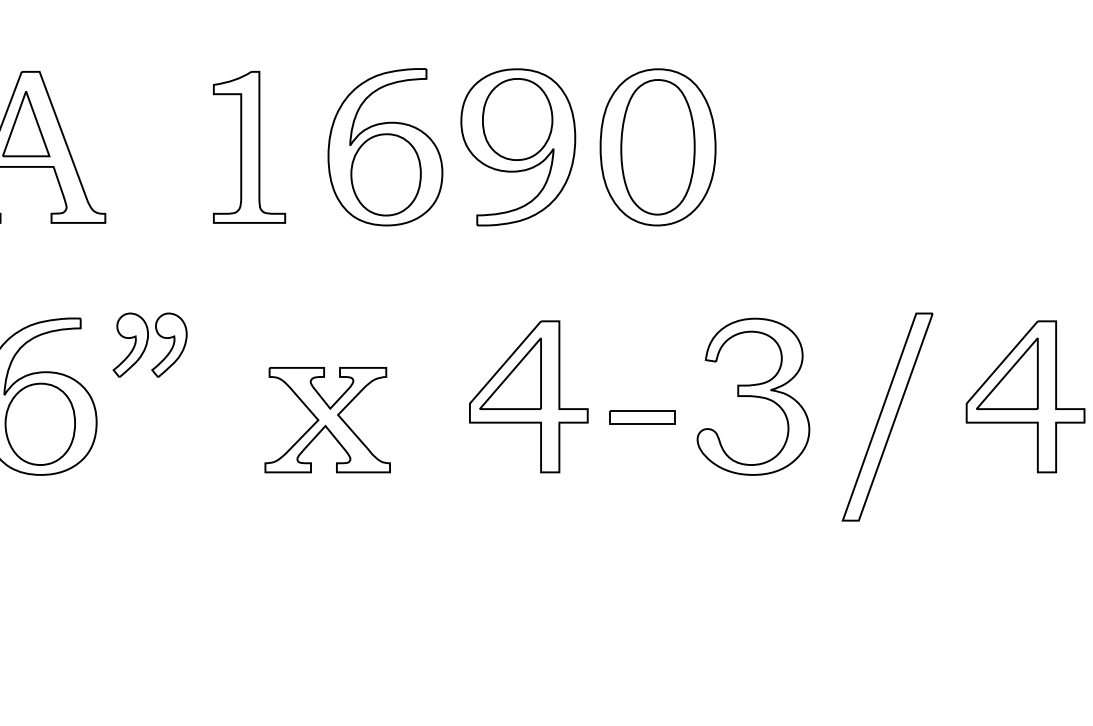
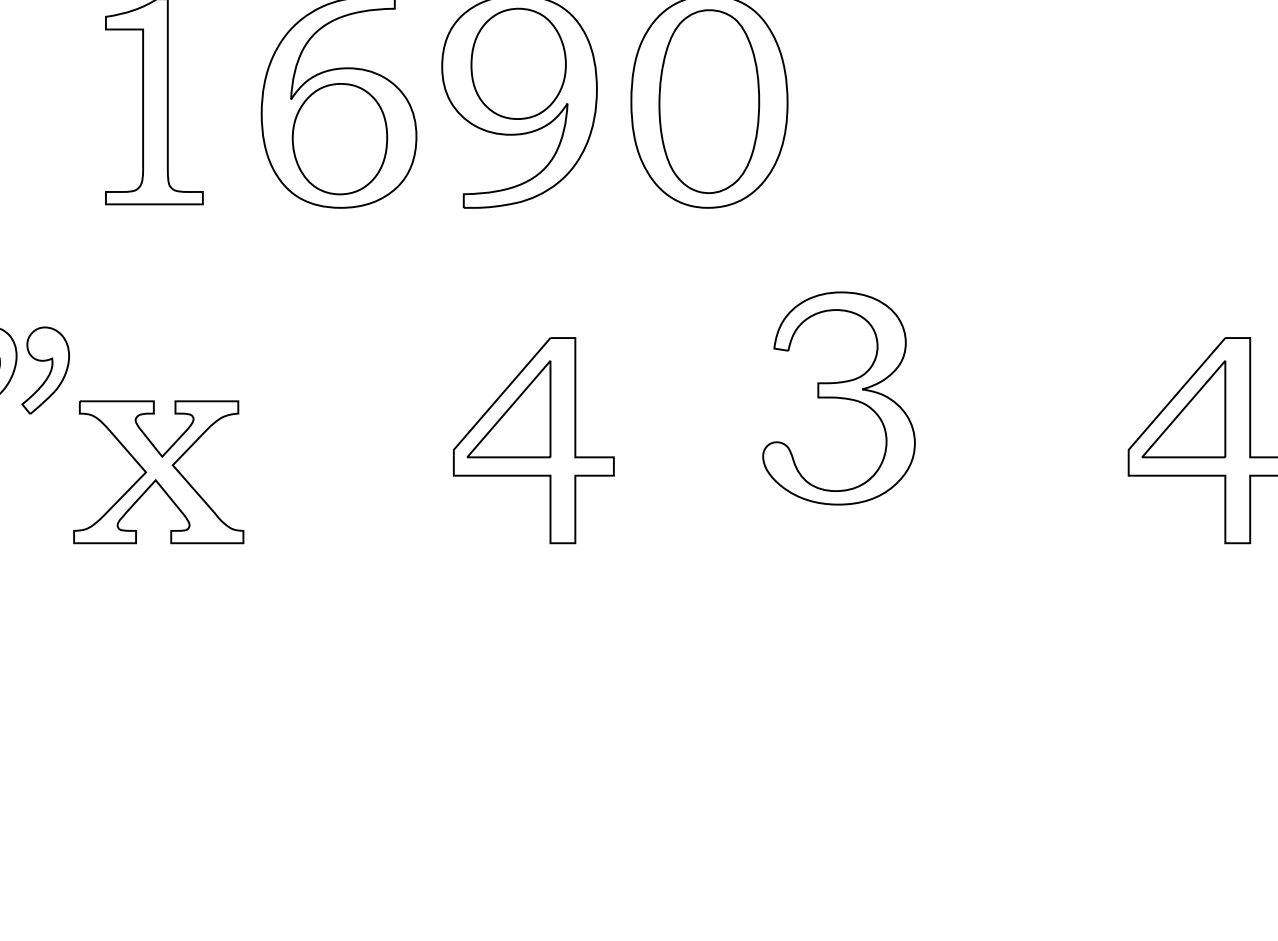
part: (753, 396) -> (839, 398), moved
part: (887, 416) -> (1021, 467), removed
part: (642, 417) -> (688, 468), removed
part: (327, 420) -> (158, 472), moved

